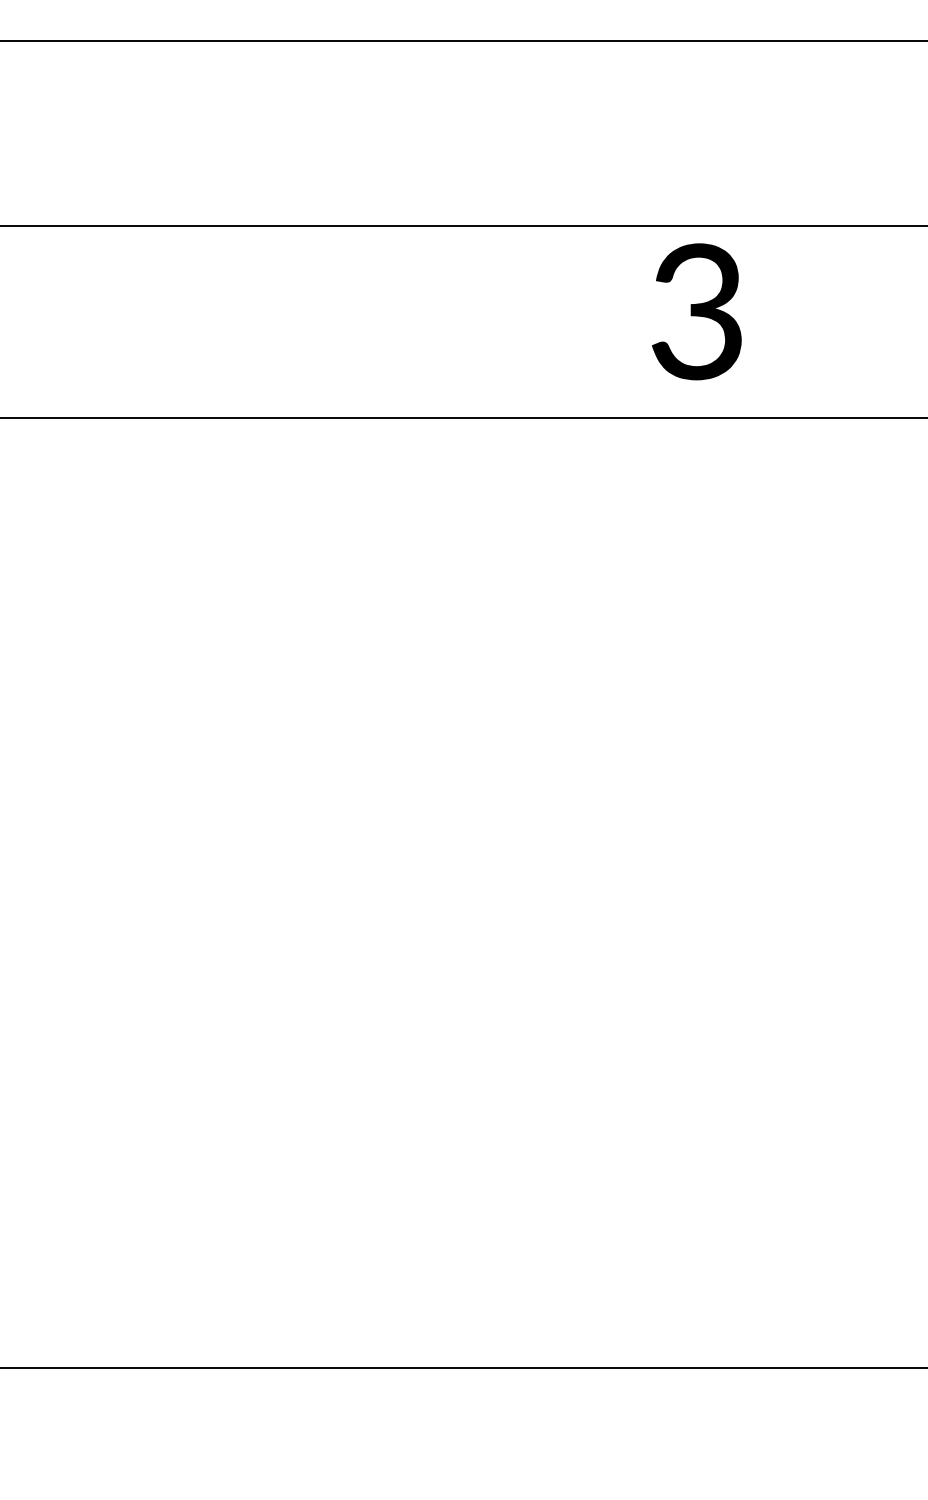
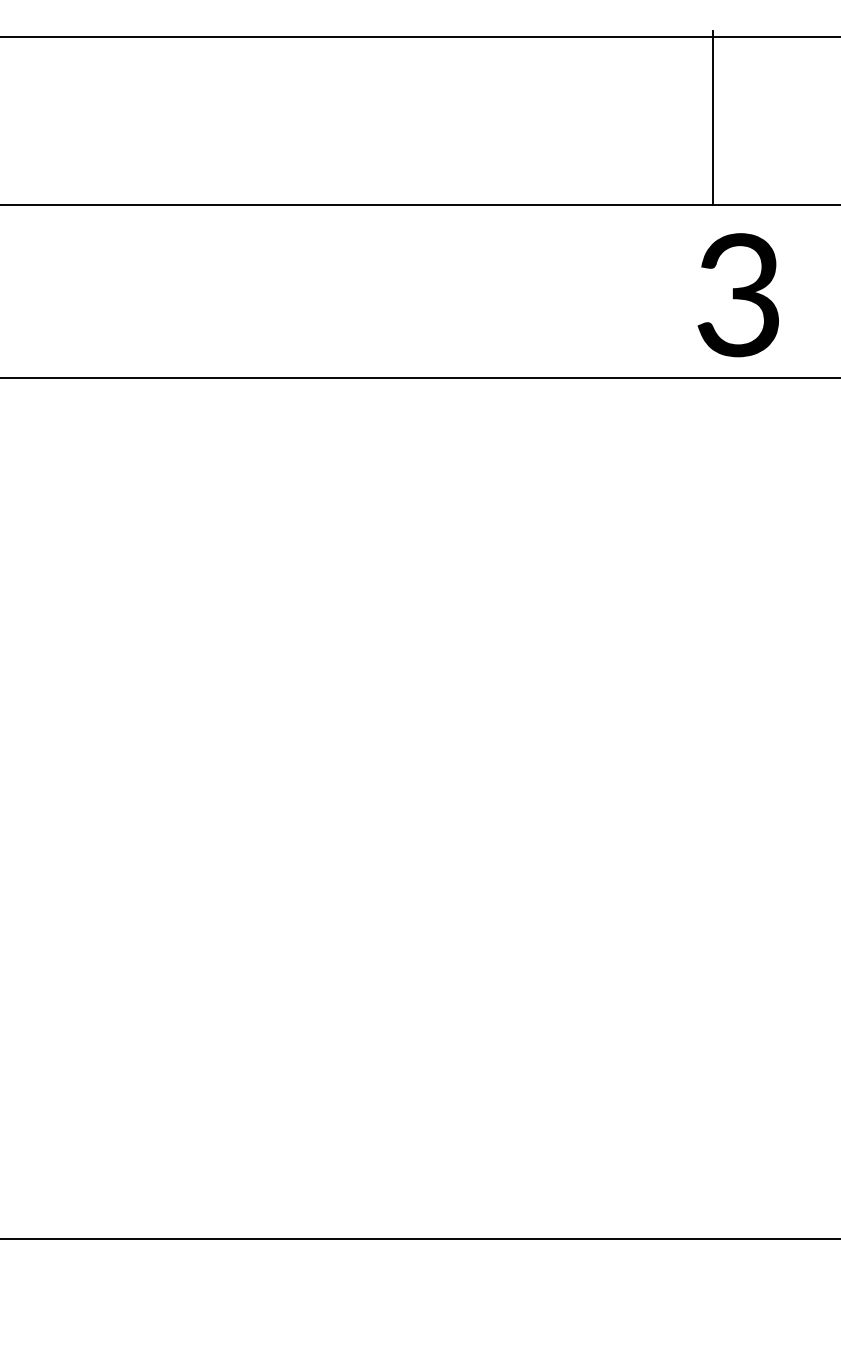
line: (786, 130) -> (712, 118), added
text: (696, 311) -> (738, 294), moved

